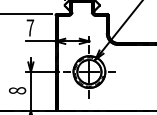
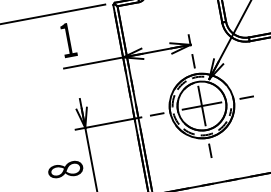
text: (30, 27) -> (67, 39), 7 -> 1

